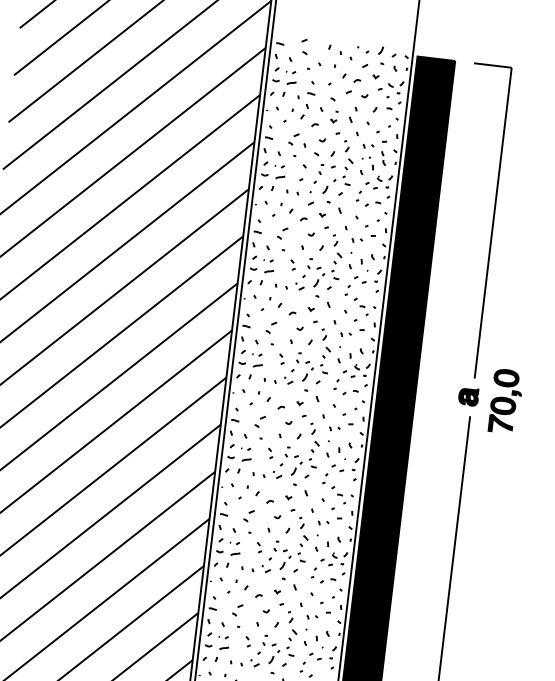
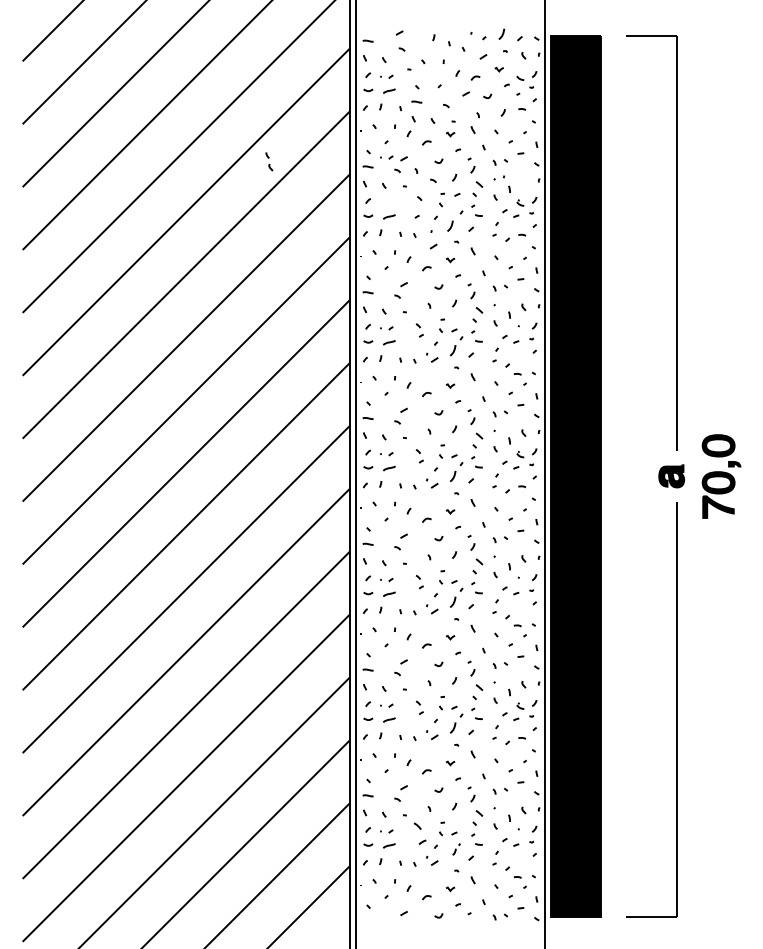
part: (383, 158) -> (269, 161), moved
part: (279, 166) -> (386, 157), moved
part: (247, 641) -> (419, 833), size x1.6
part: (274, 657) -> (456, 849), size x0.6

